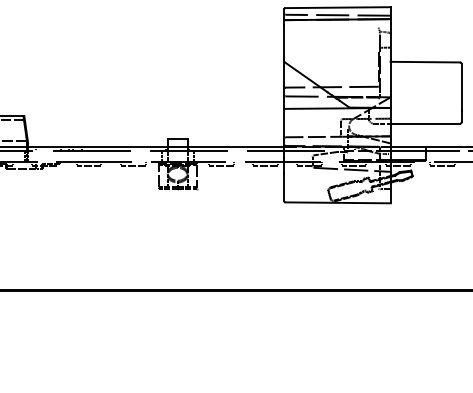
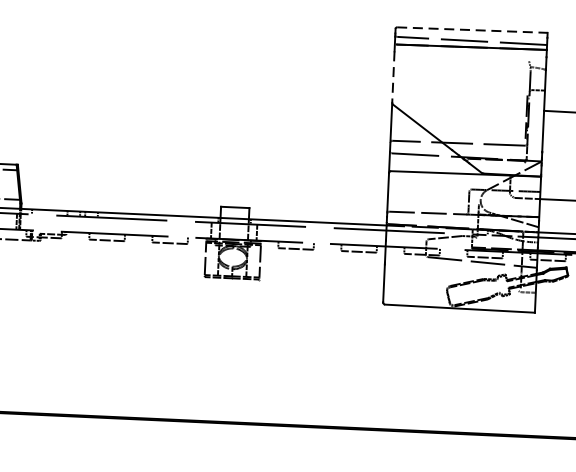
line: (337, 7) -> (471, 29), solid -> dashed
line: (284, 43) -> (393, 77), solid -> dashed

